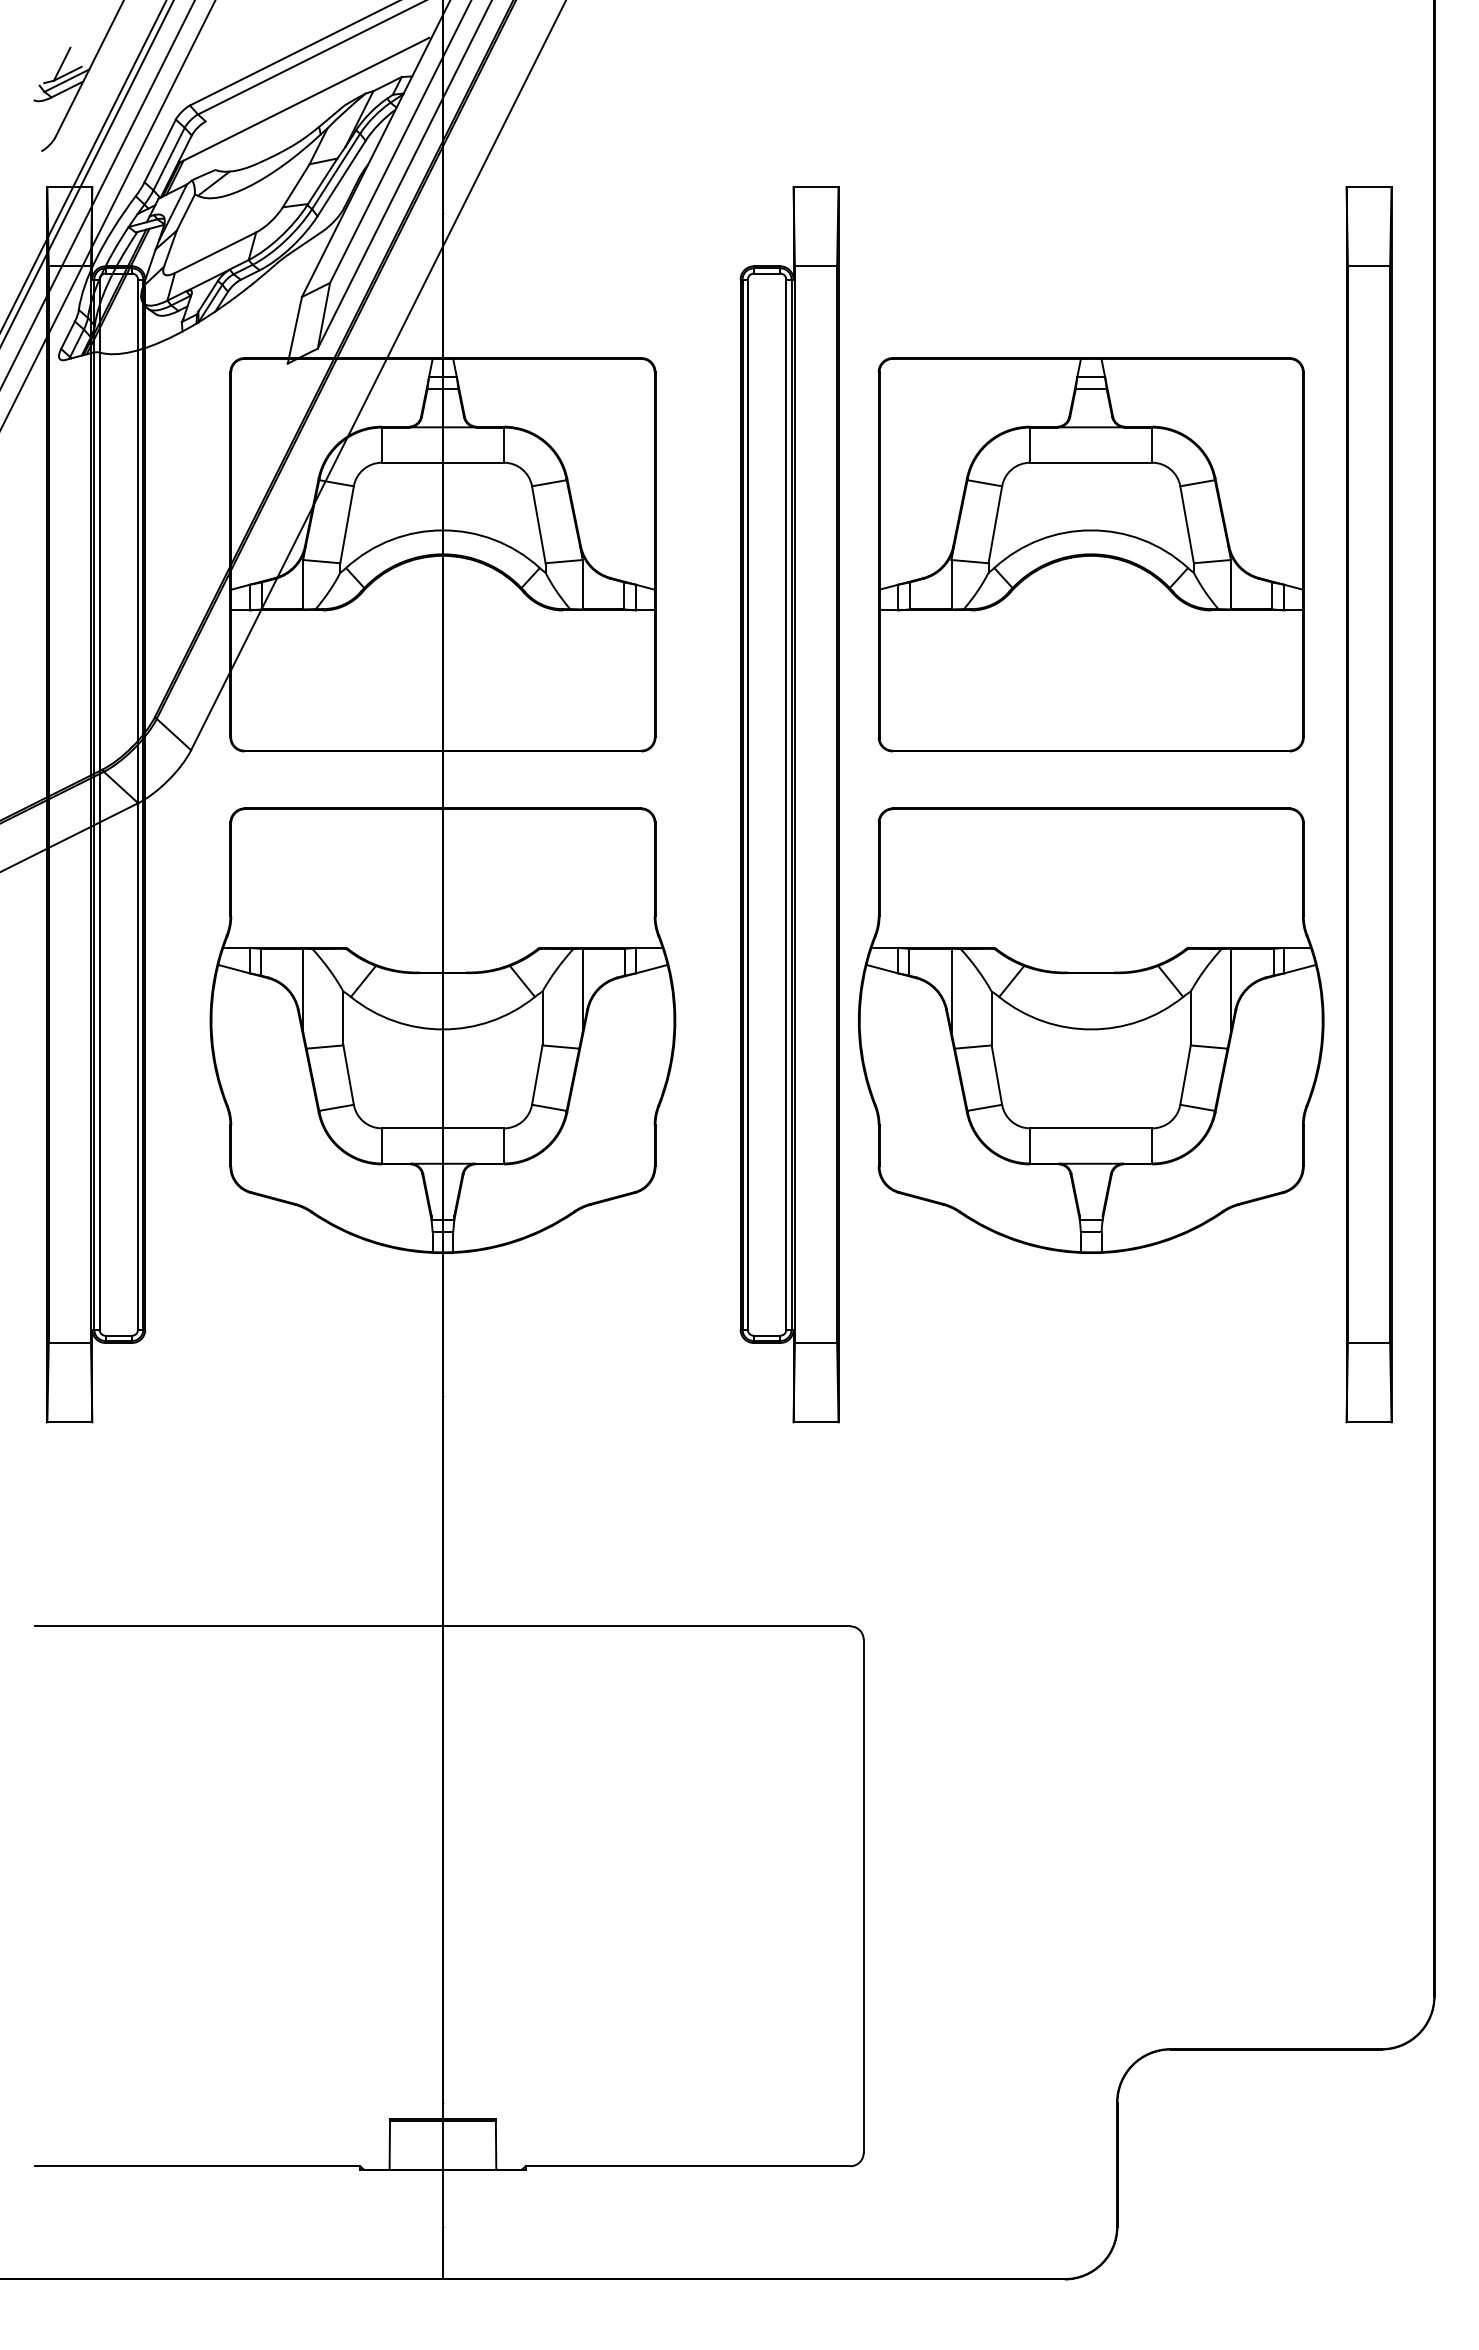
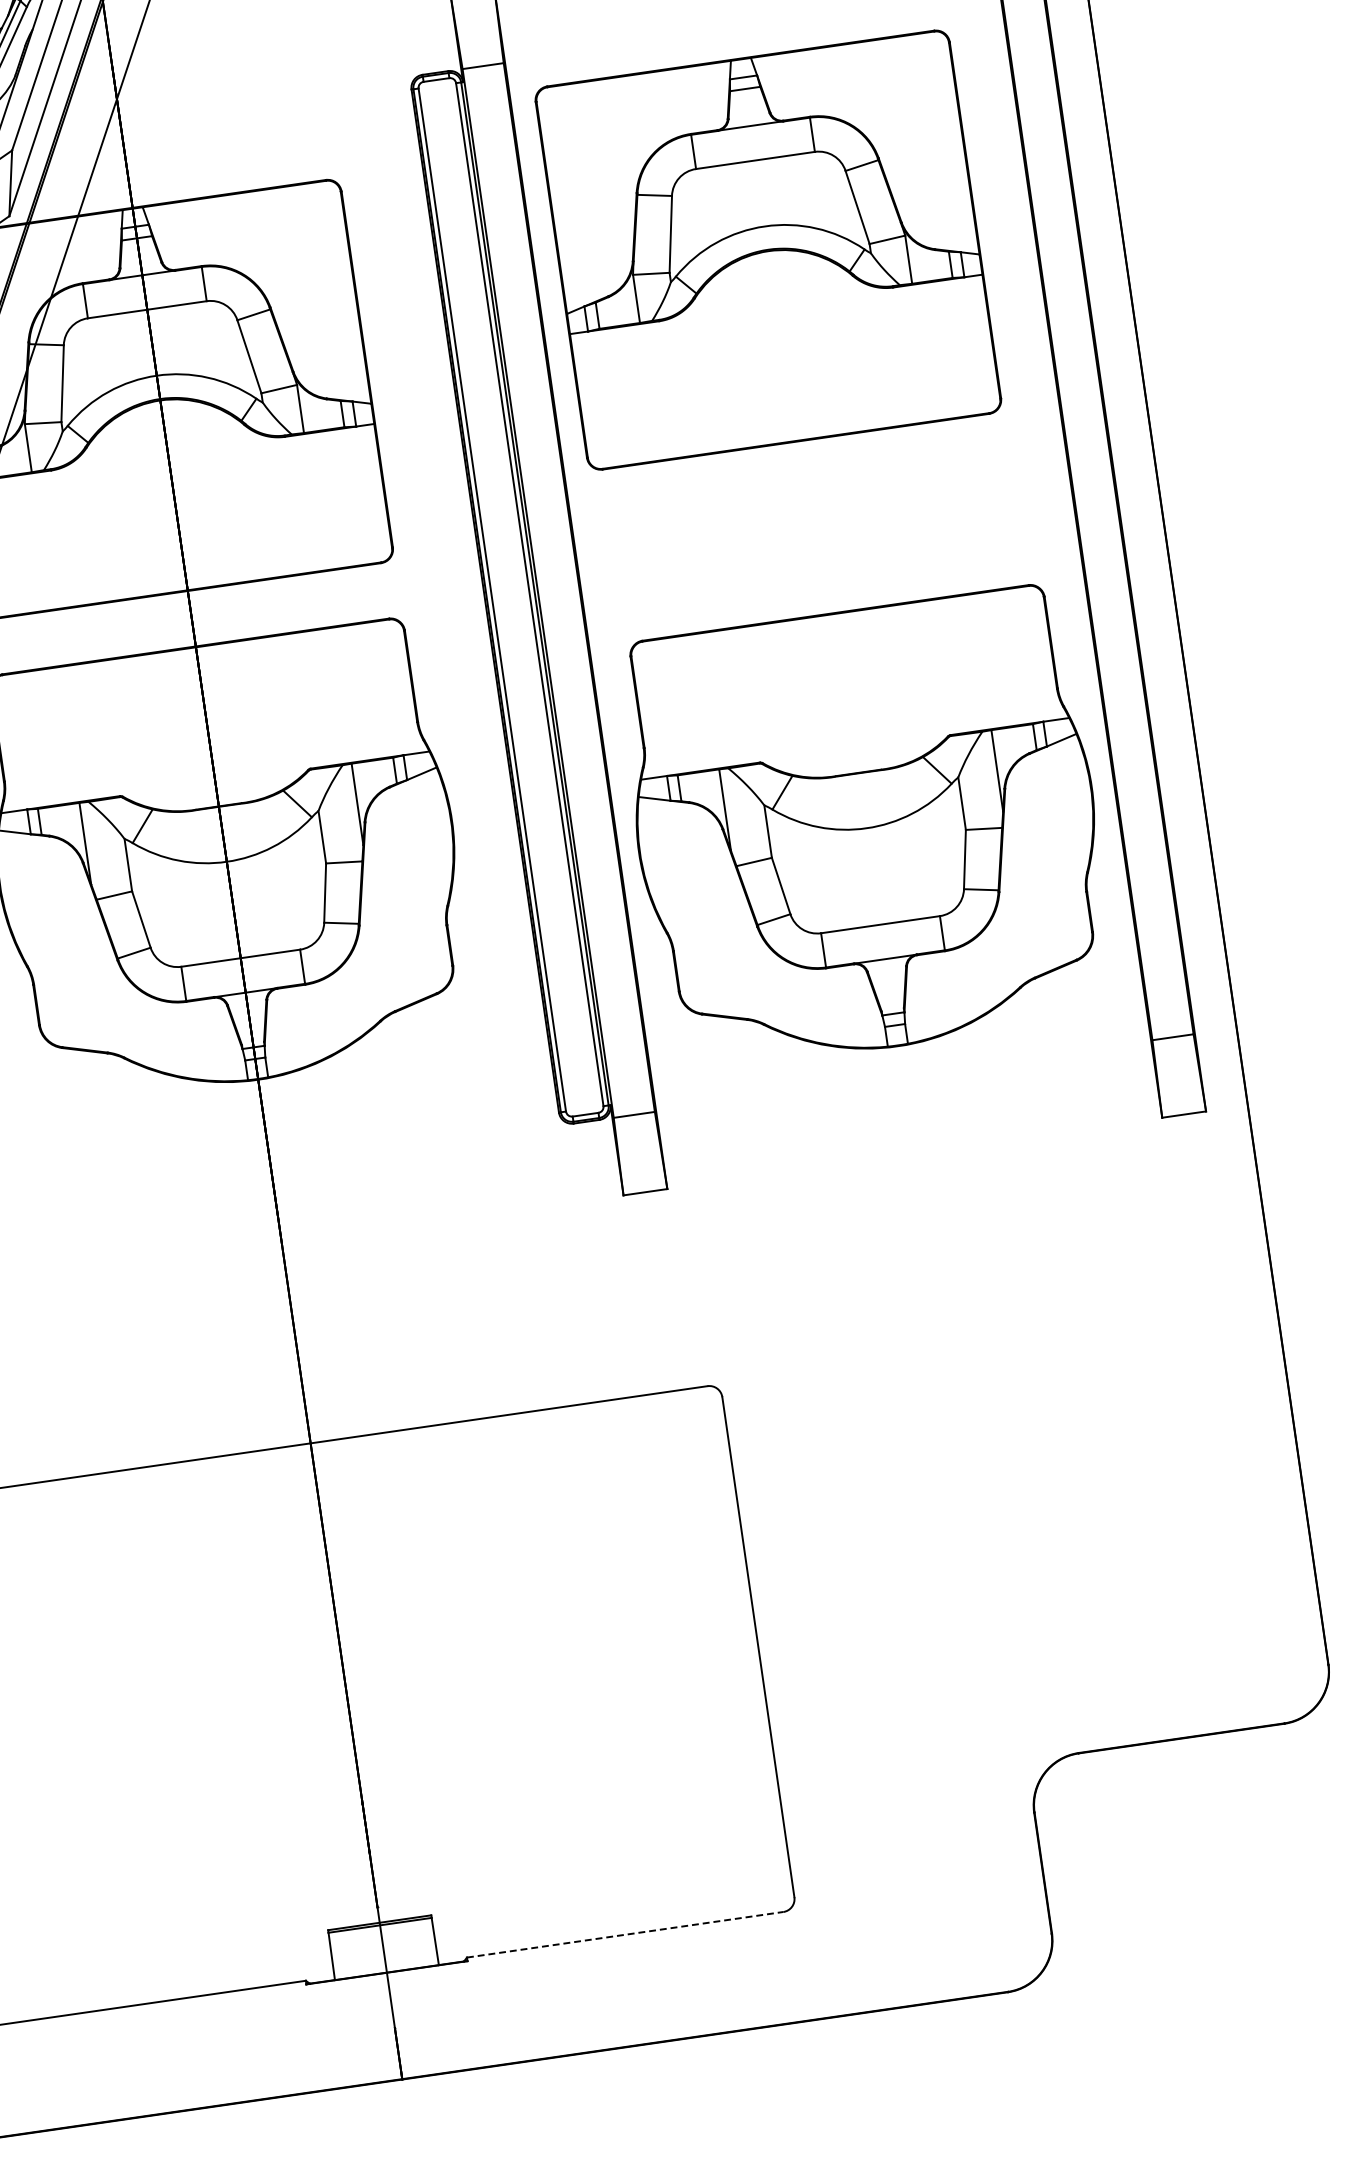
part: (1090, 554) -> (767, 249), moved
part: (1091, 1030) -> (867, 829), moved
line: (688, 2166) -> (625, 1935), solid -> dashed

